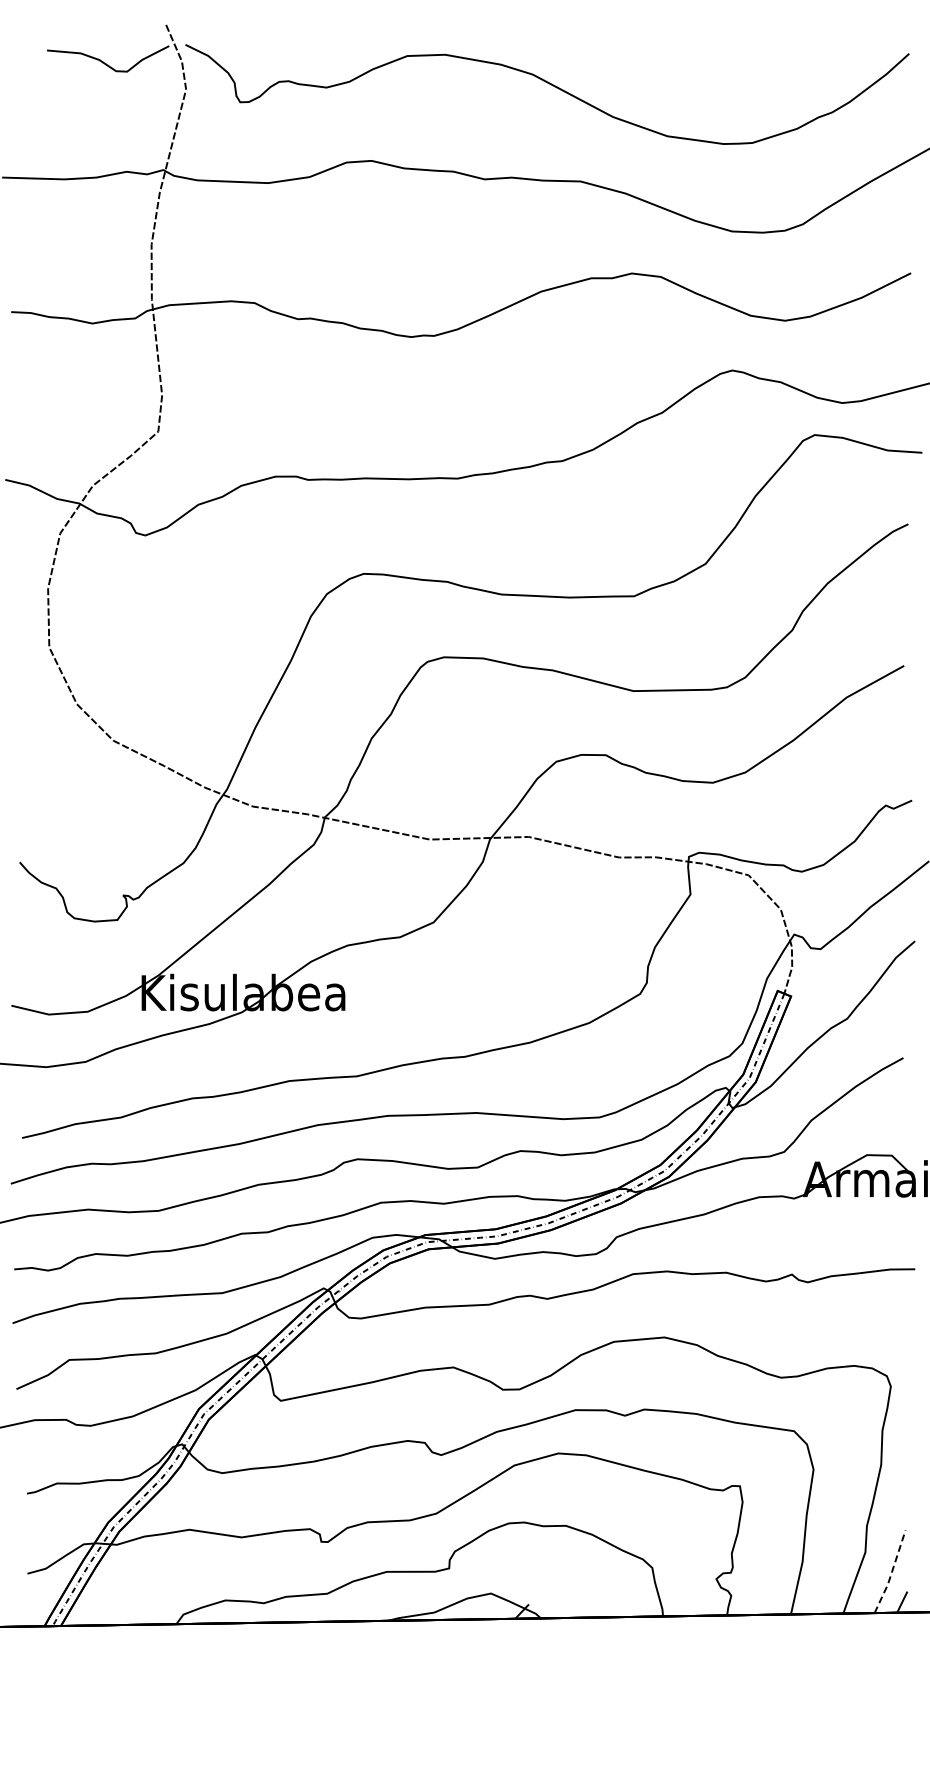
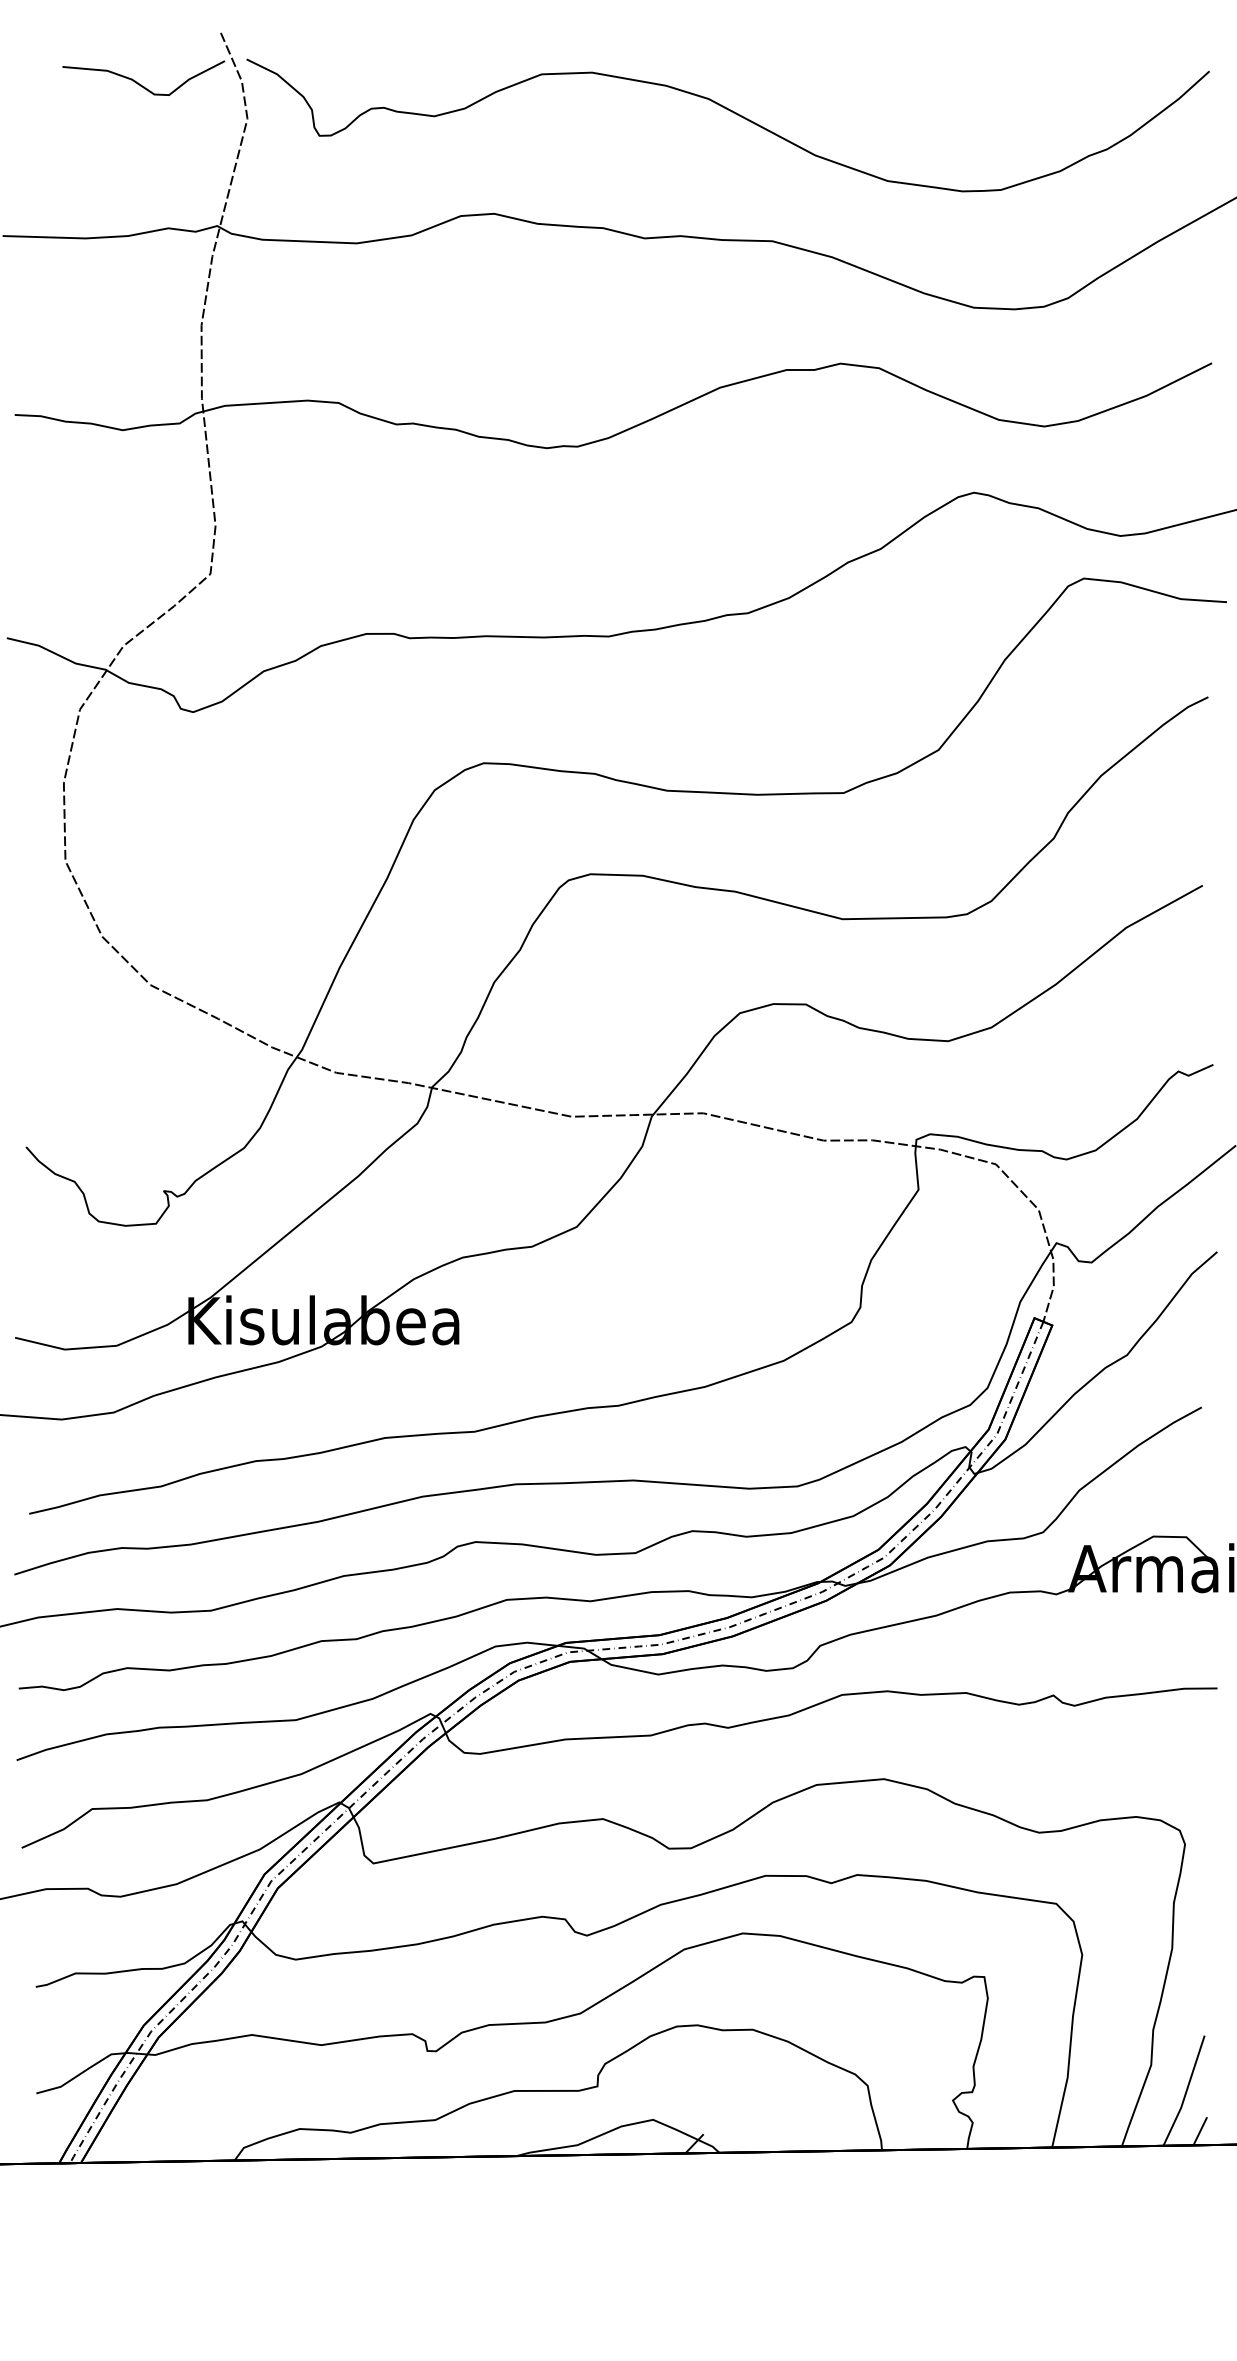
line: (891, 1572) -> (1185, 2091), dashed -> solid

